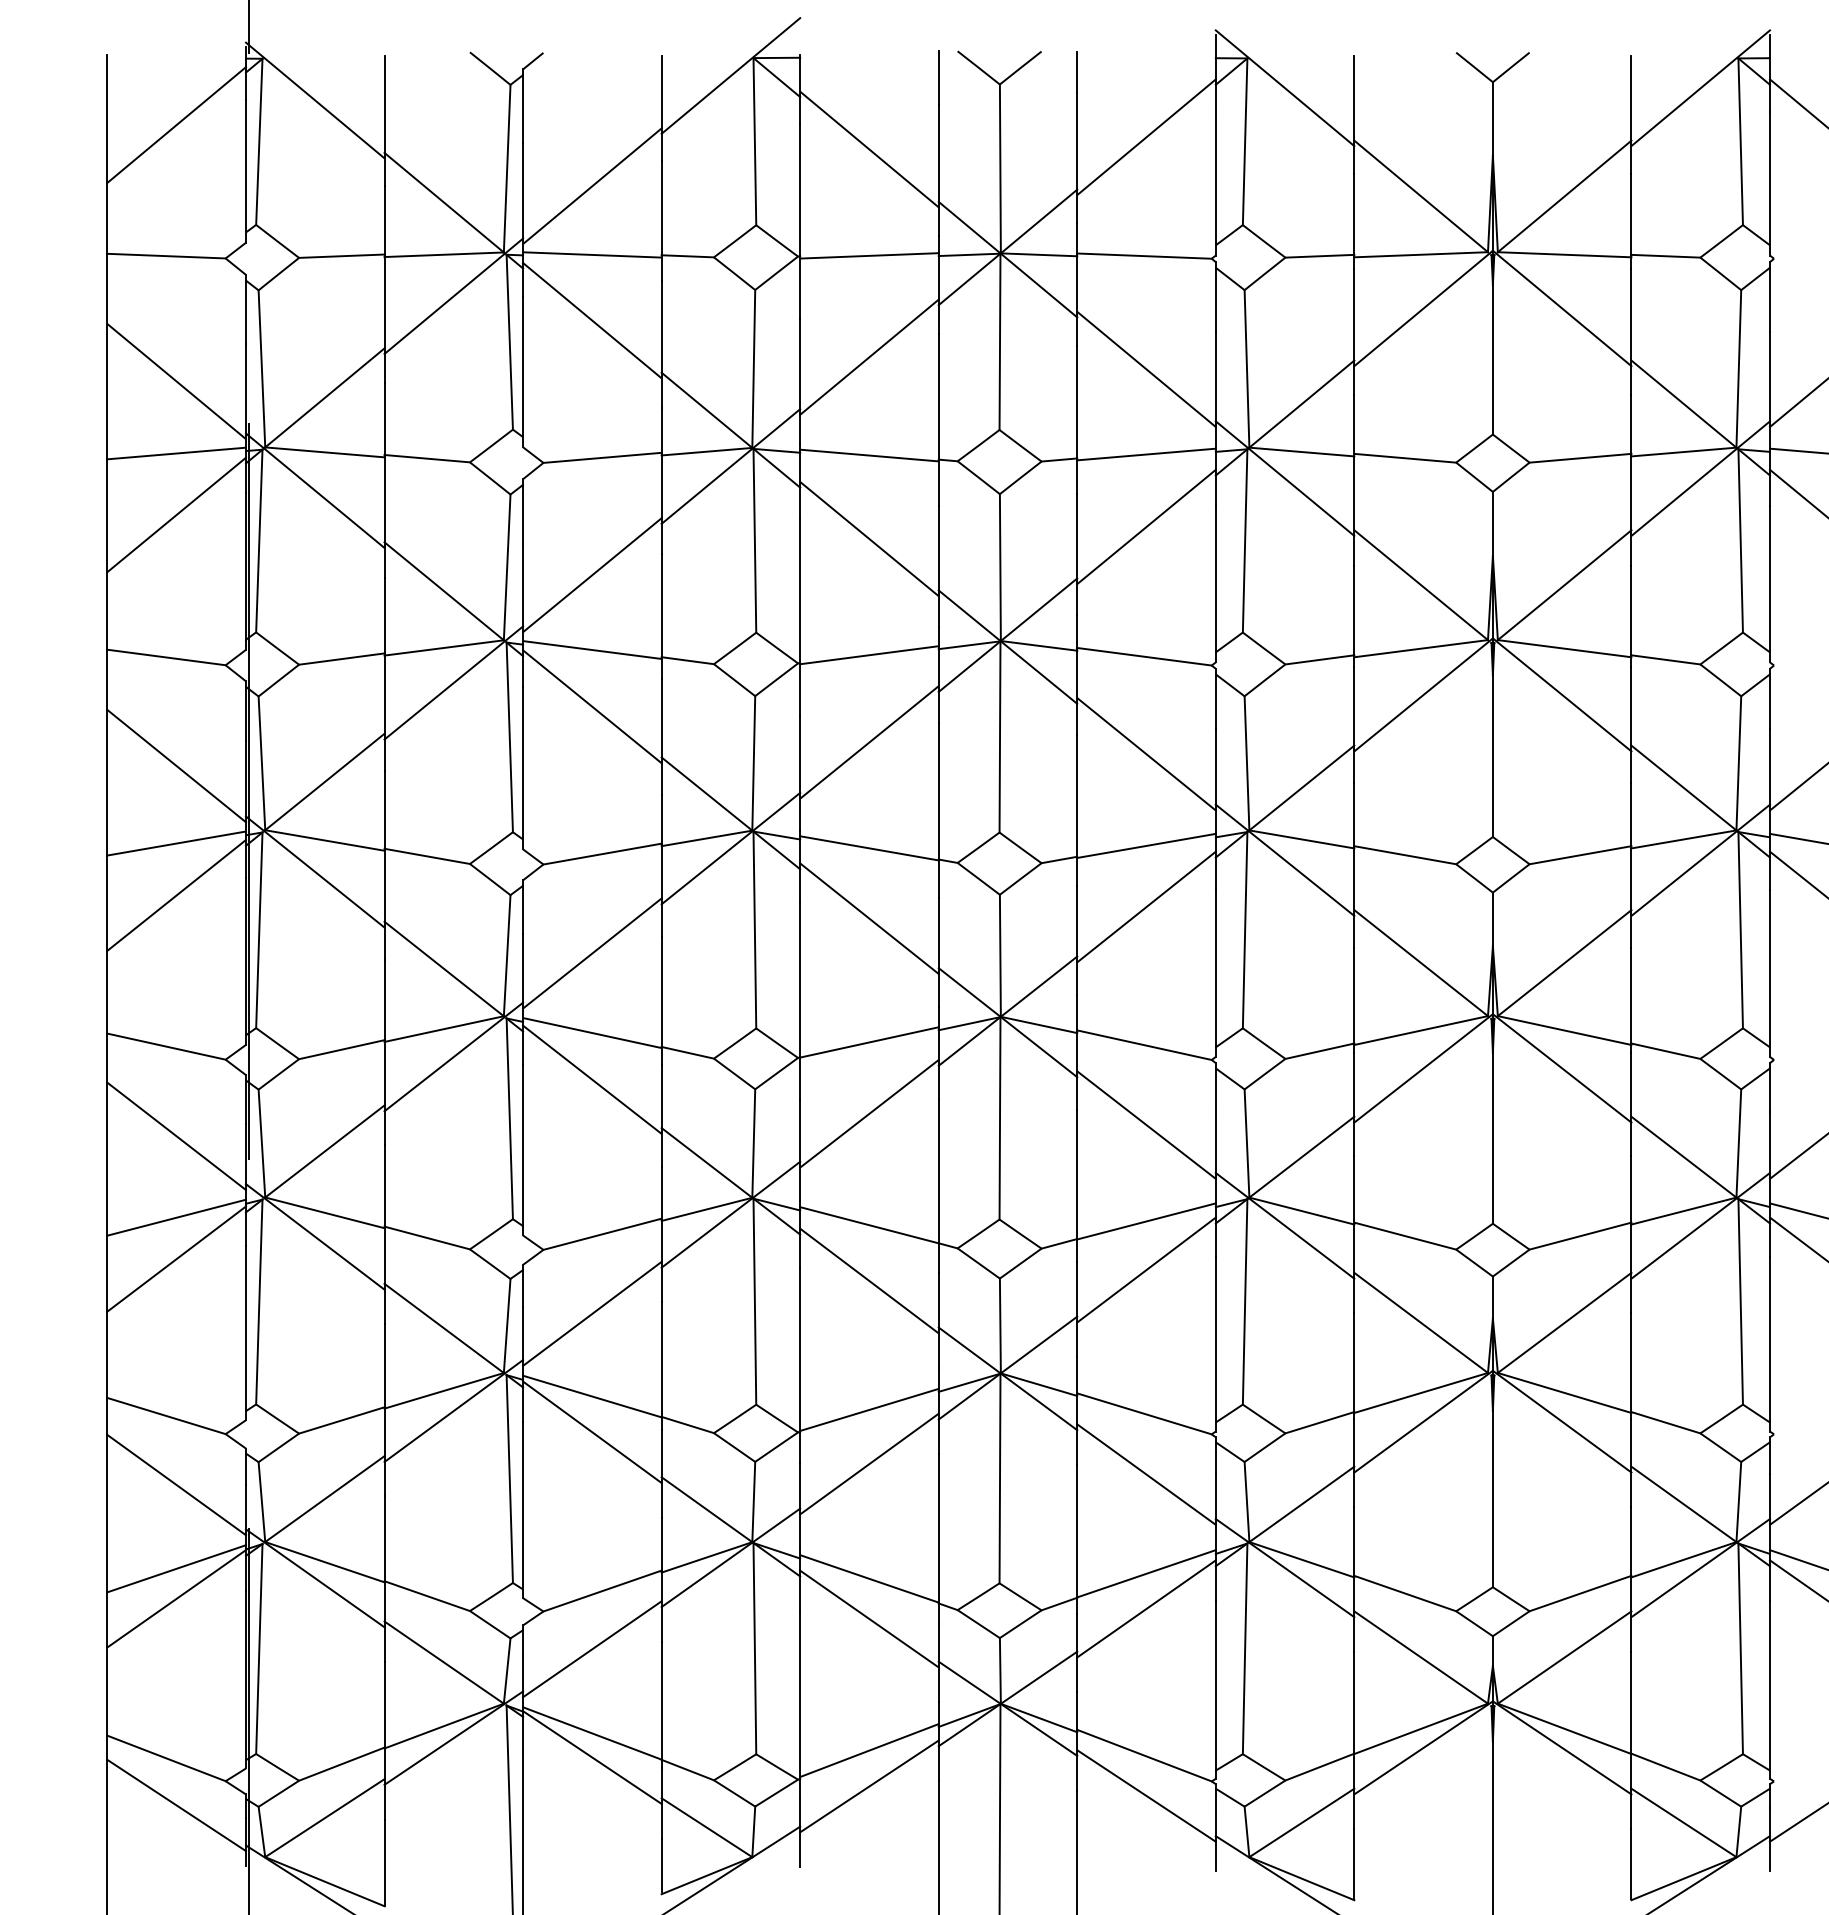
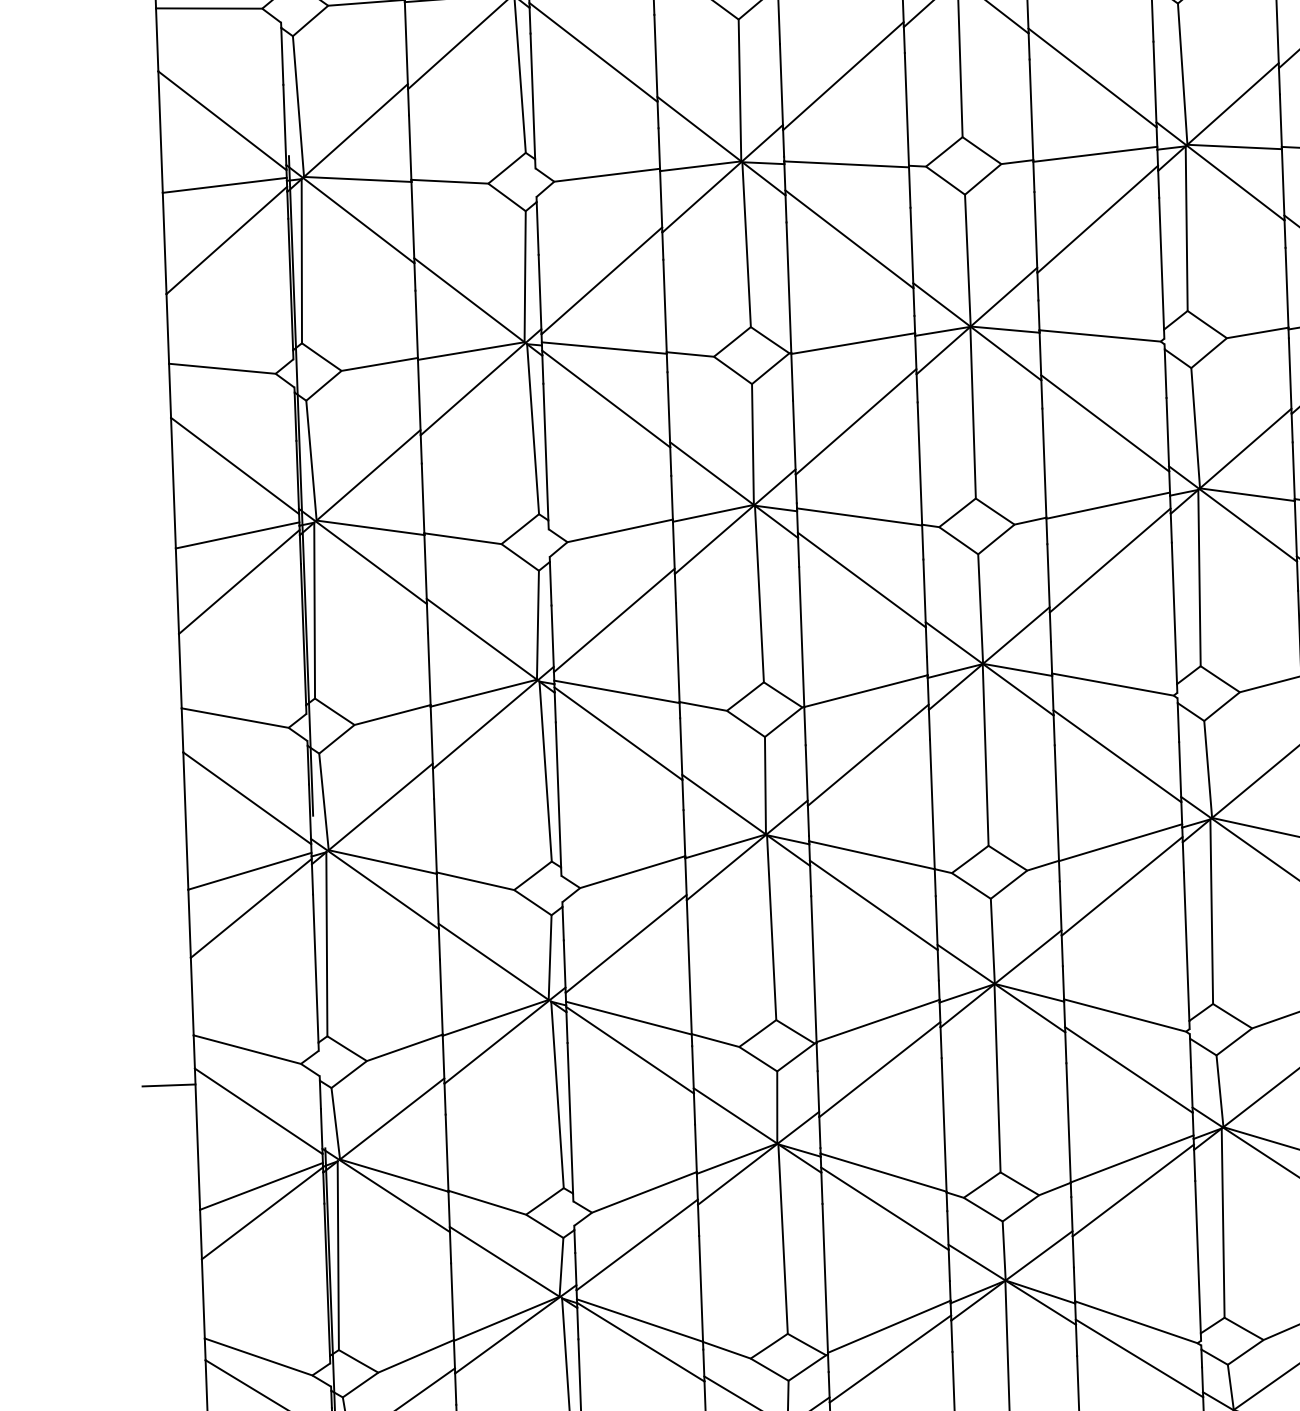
line: (77, 1452) -> (168, 1085), added

